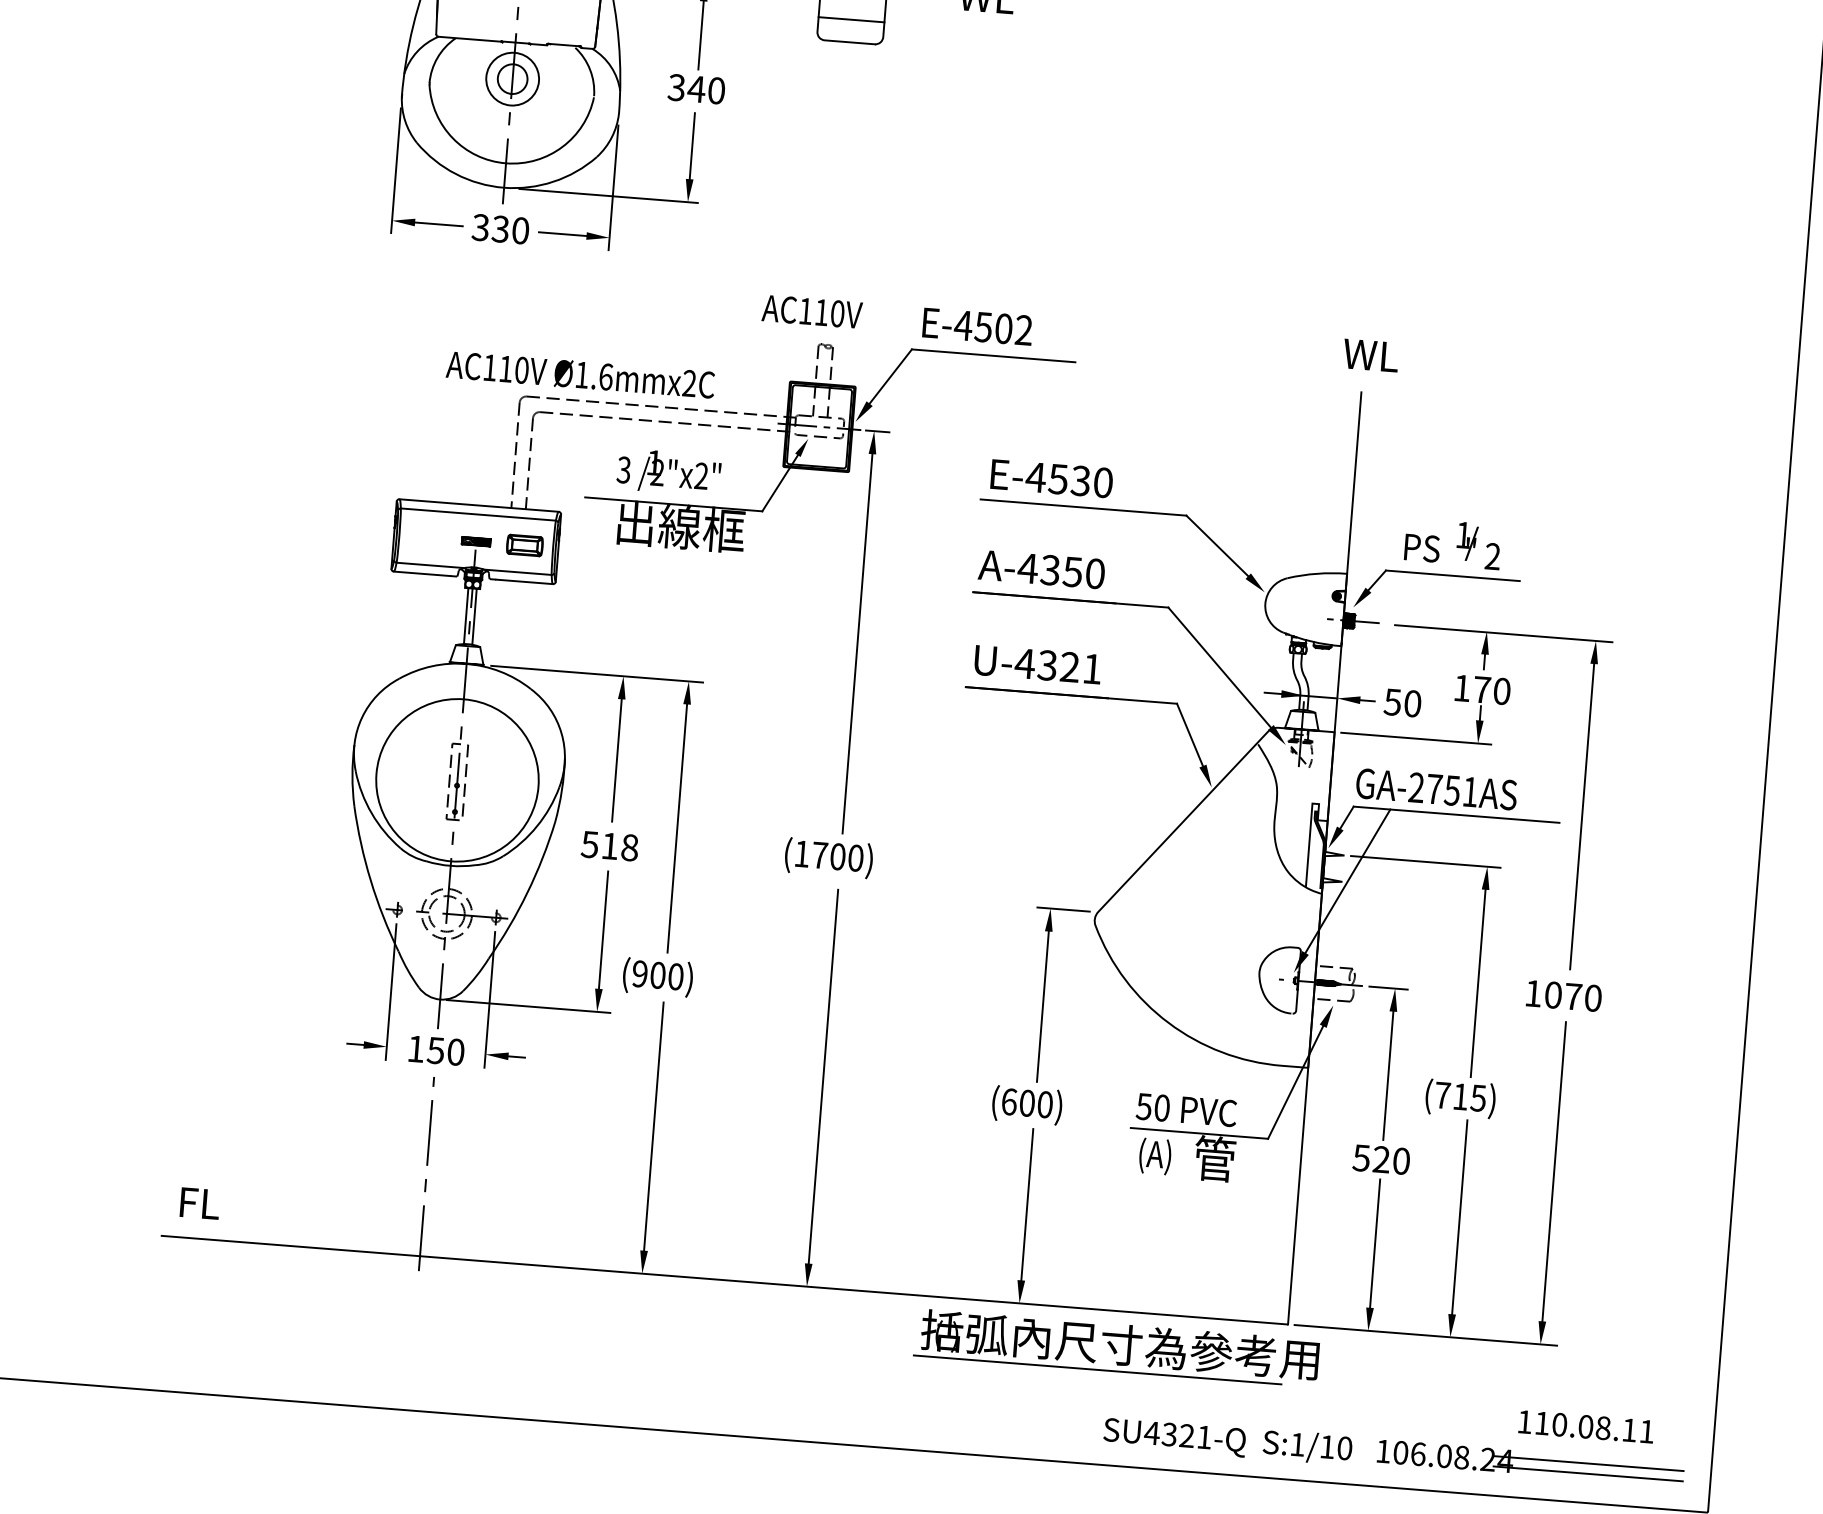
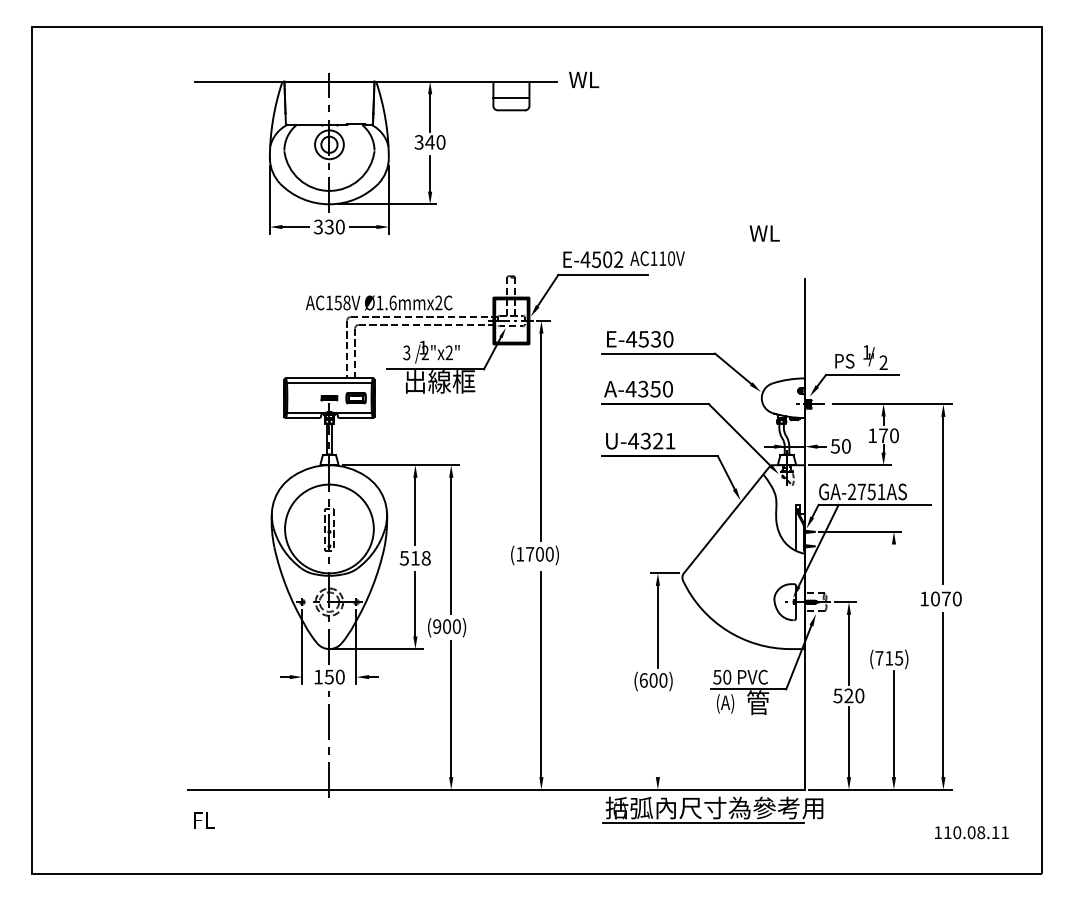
text: (812, 311) -> (657, 258), moved
text: (1370, 355) -> (764, 233), moved
text: (513, 368) -> (342, 302), AC110V -> AC158V
line: (1477, 980) -> (893, 594), removed
text: (200, 1203) -> (204, 820), moved
line: (1026, 1206) -> (657, 736), removed
part: (1394, 1453) -> (868, 855), removed

